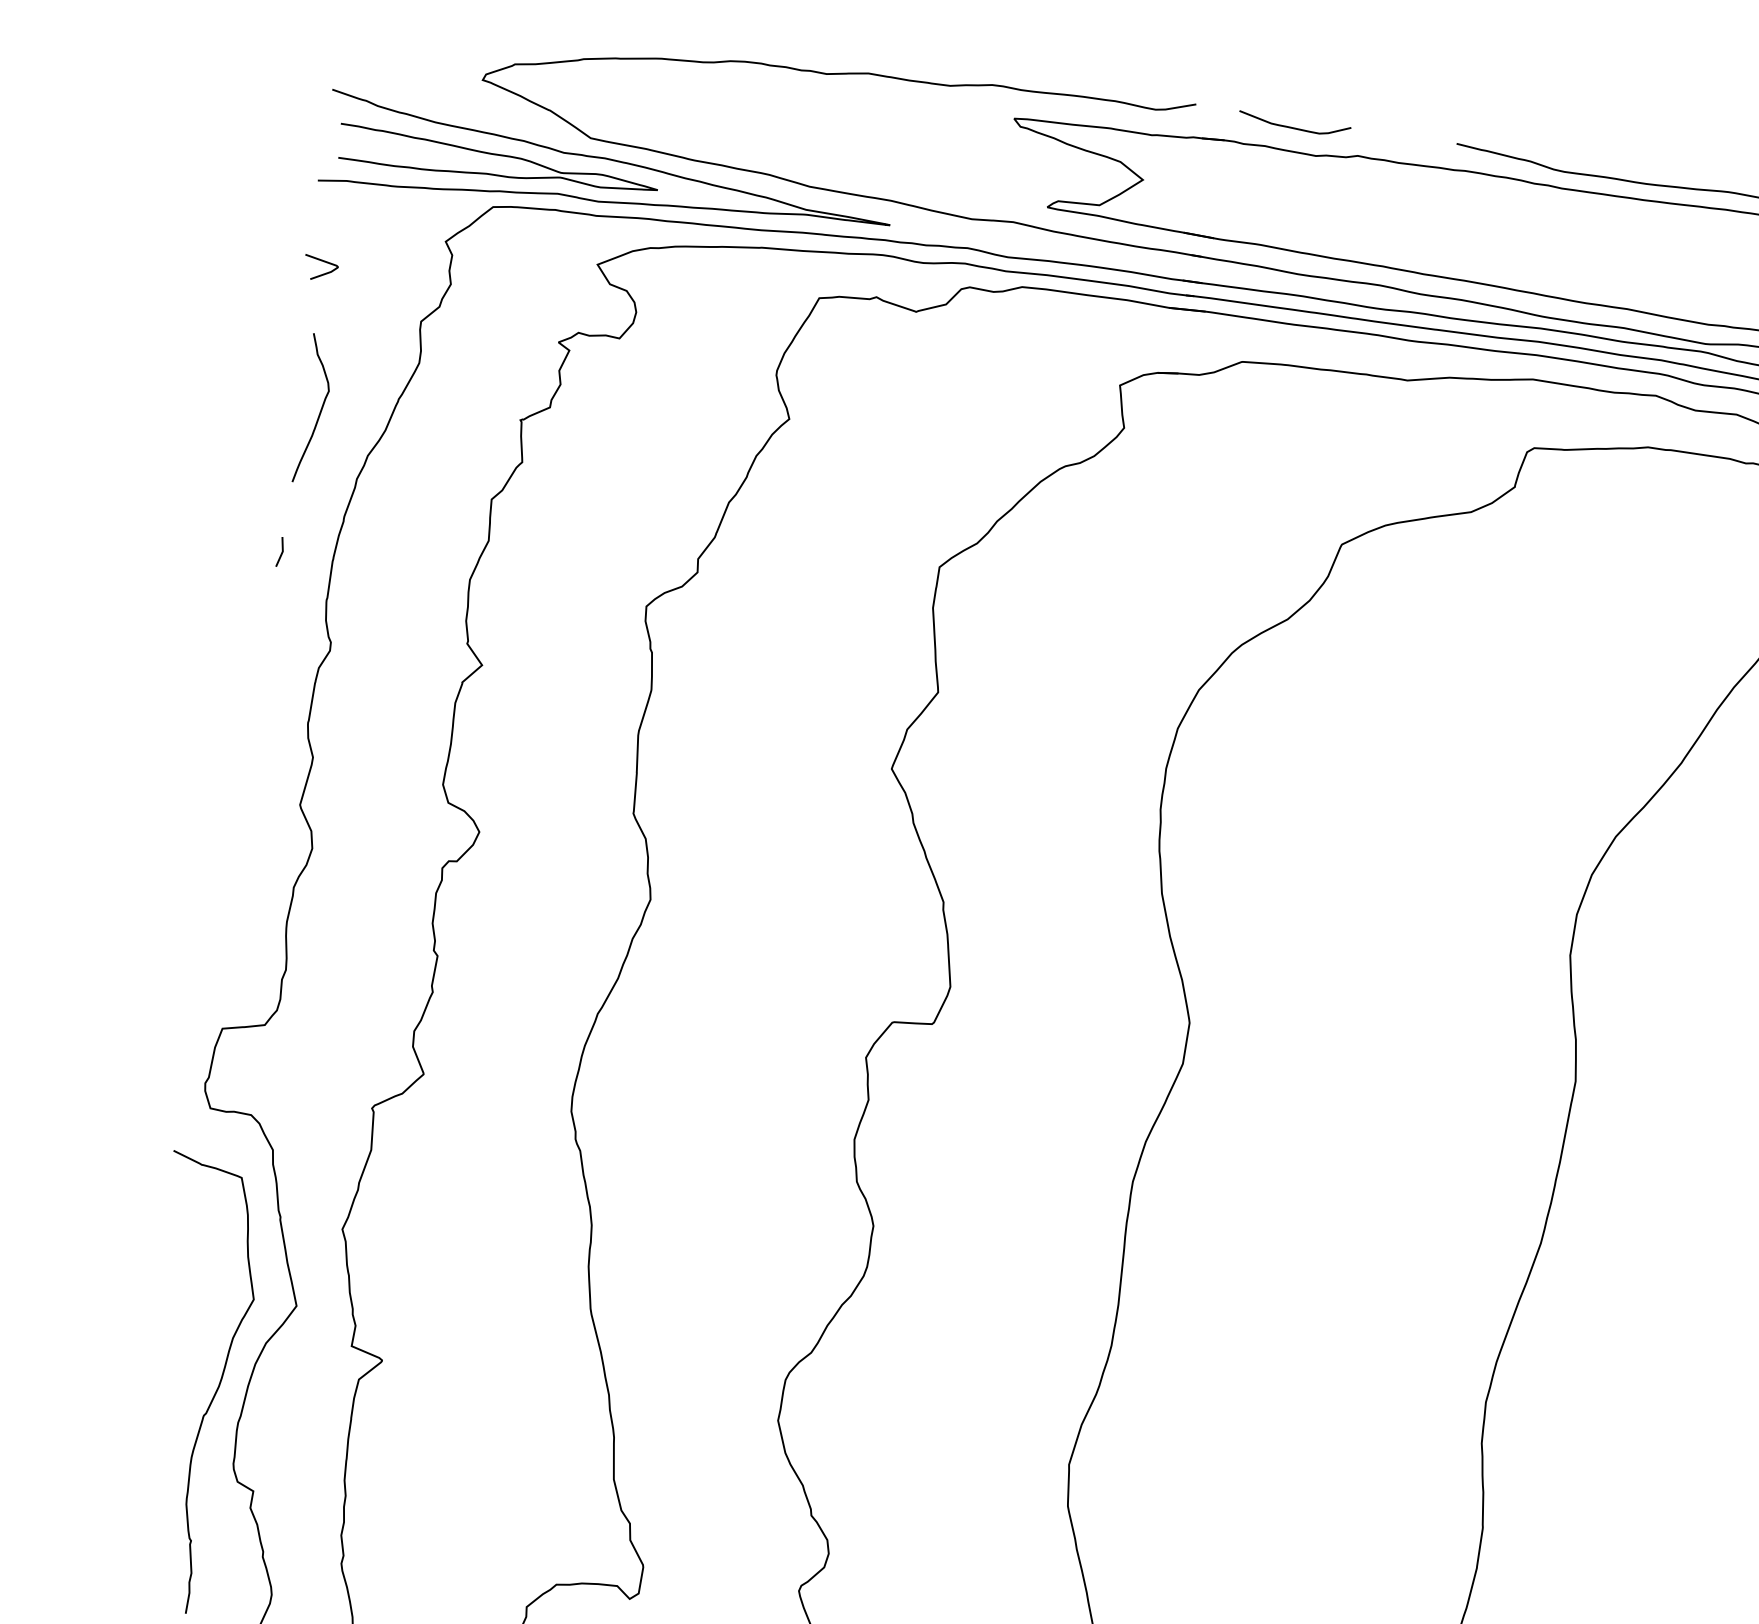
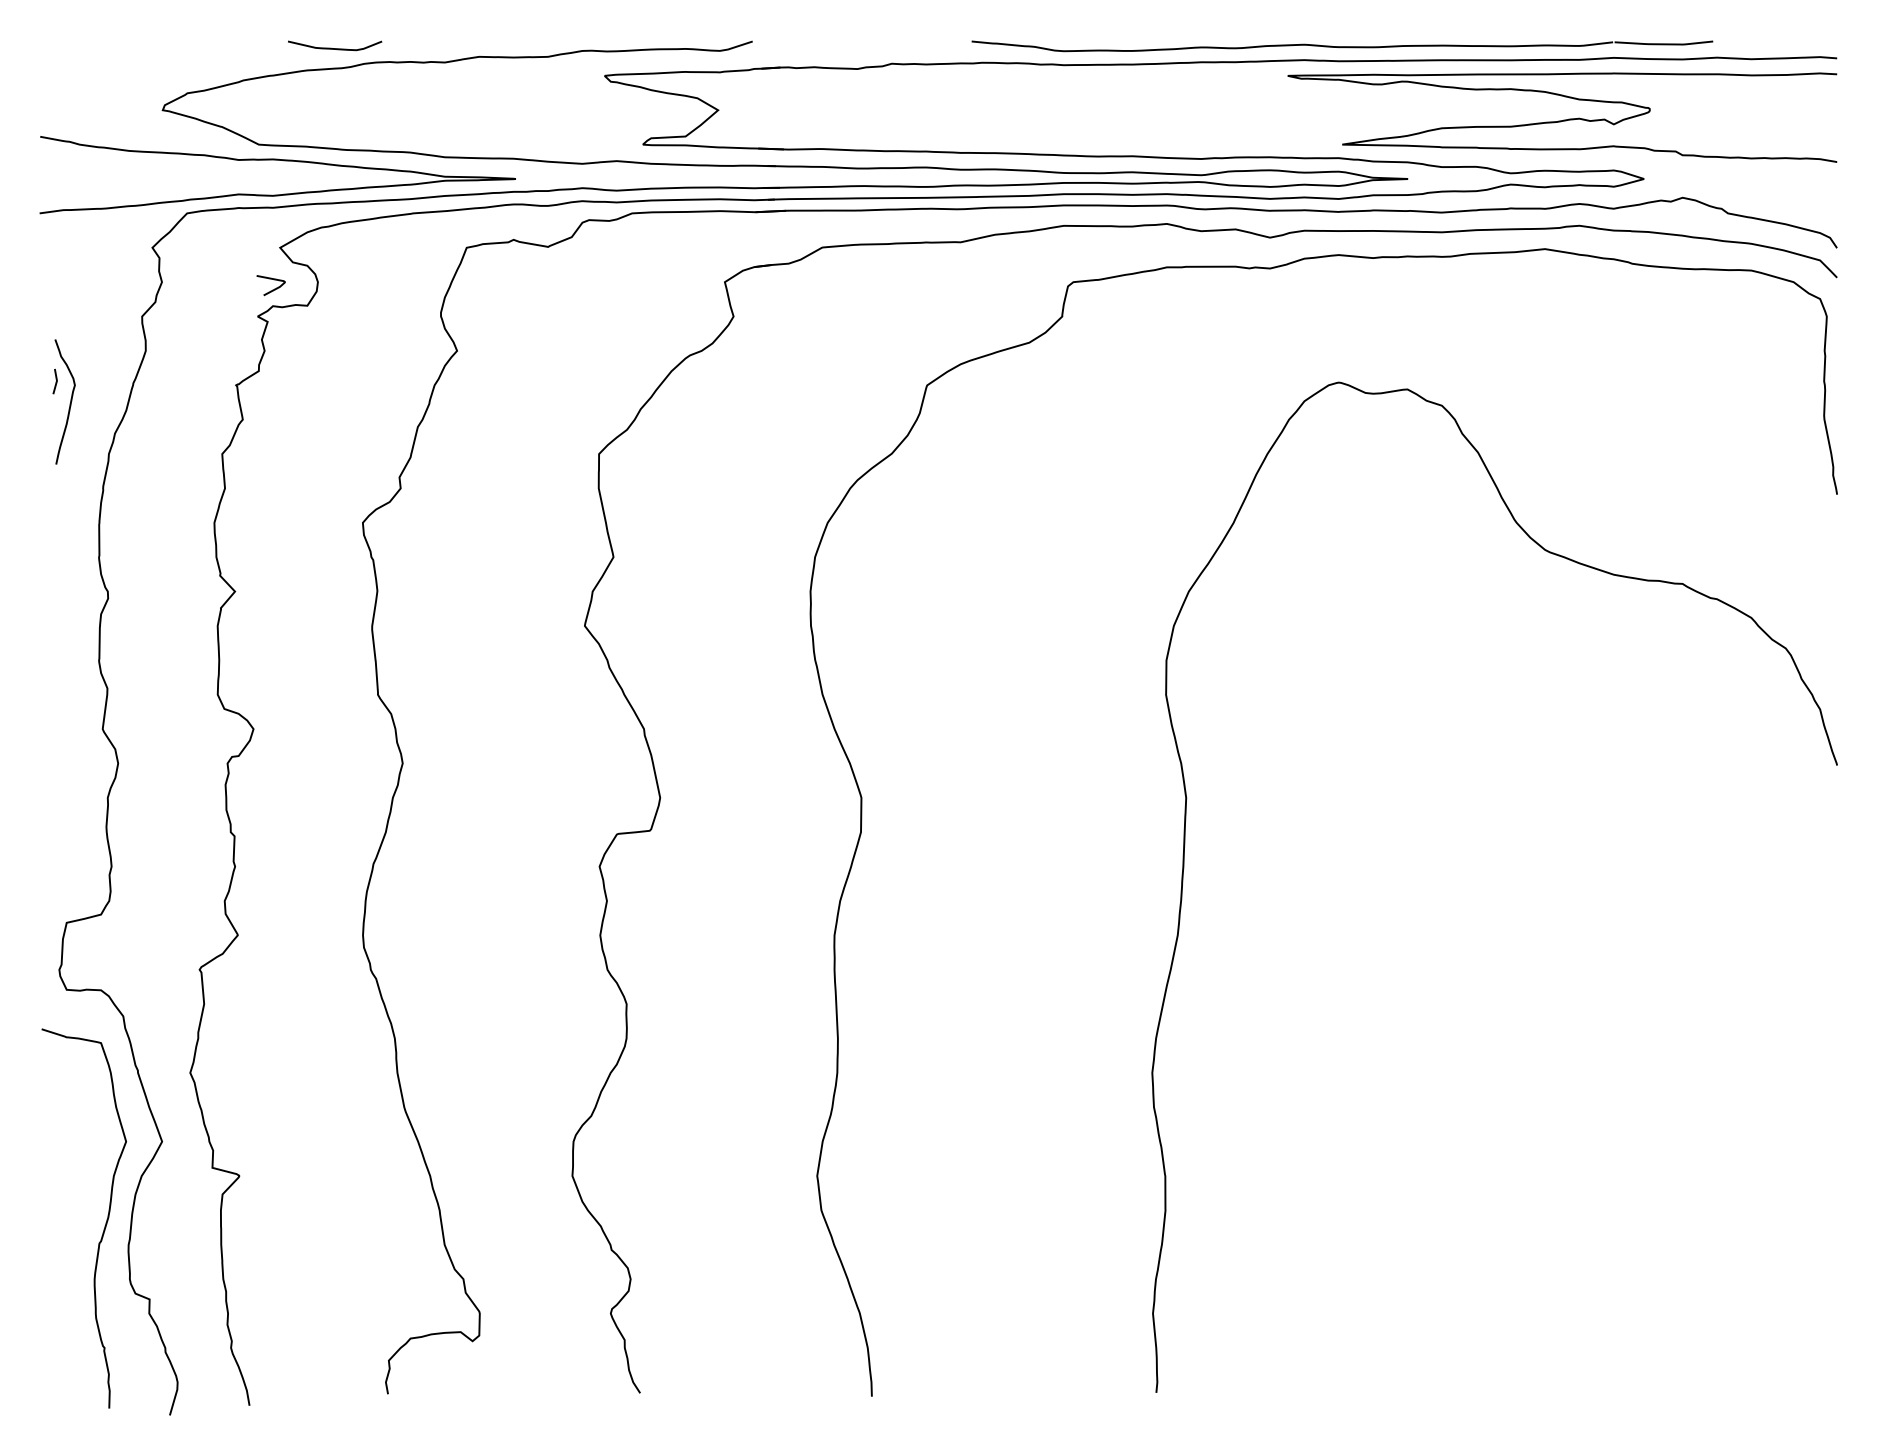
curve: (1294, 127) -> (335, 48), moved
curve: (498, 155) -> (185, 170), removed
curve: (321, 273) -> (272, 289), moved
line: (280, 552) -> (55, 381), moved

